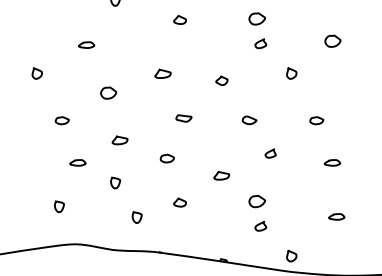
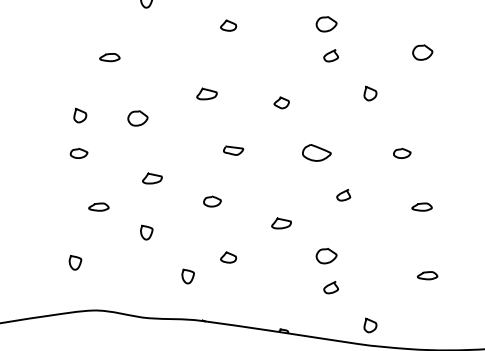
curve: (38, 71) -> (81, 112), moved
part: (249, 119) -> (316, 152), size x1.6
curve: (133, 217) -> (183, 276), moved

